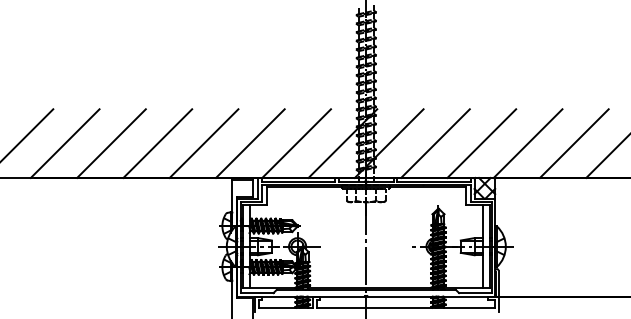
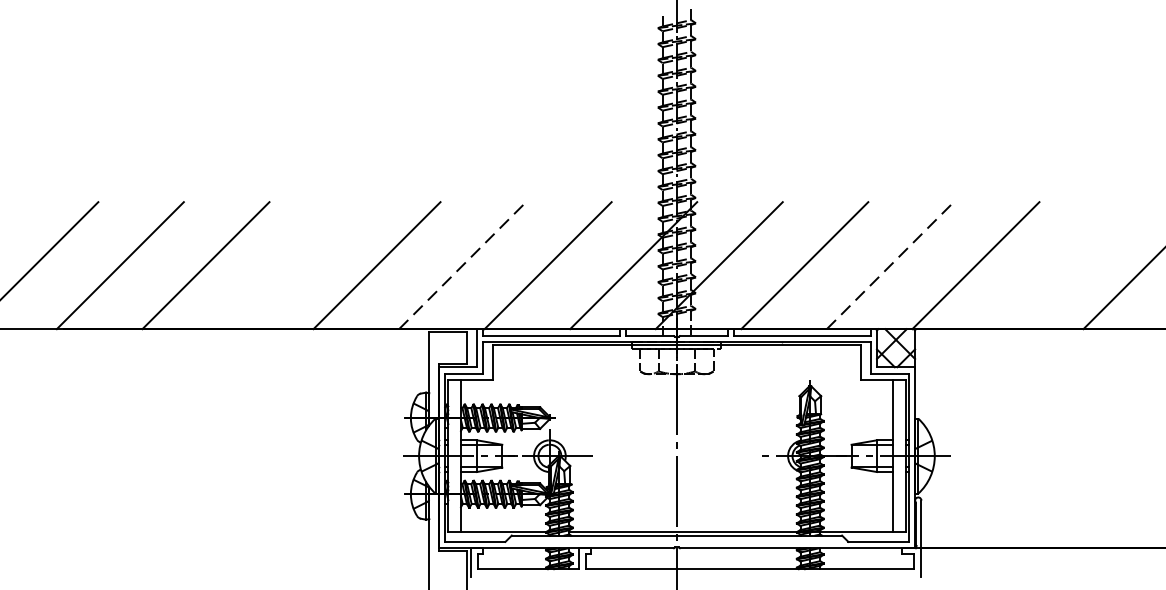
line: (157, 143) -> (290, 265), removed
line: (250, 143) -> (462, 265), solid -> dashed
line: (481, 143) -> (889, 265), solid -> dashed
line: (574, 143) -> (1061, 265), removed

